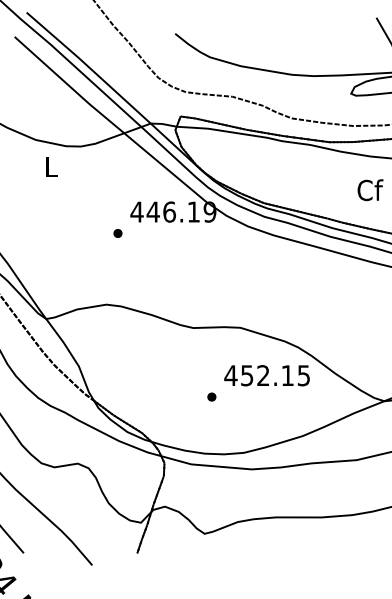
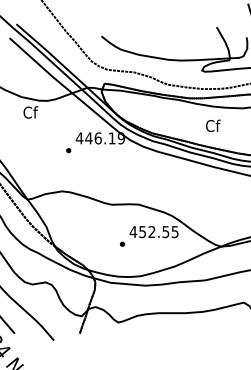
text: (51, 166) -> (30, 112), L -> Cf
text: (287, 376) -> (165, 232), 452.15 -> 452.55

